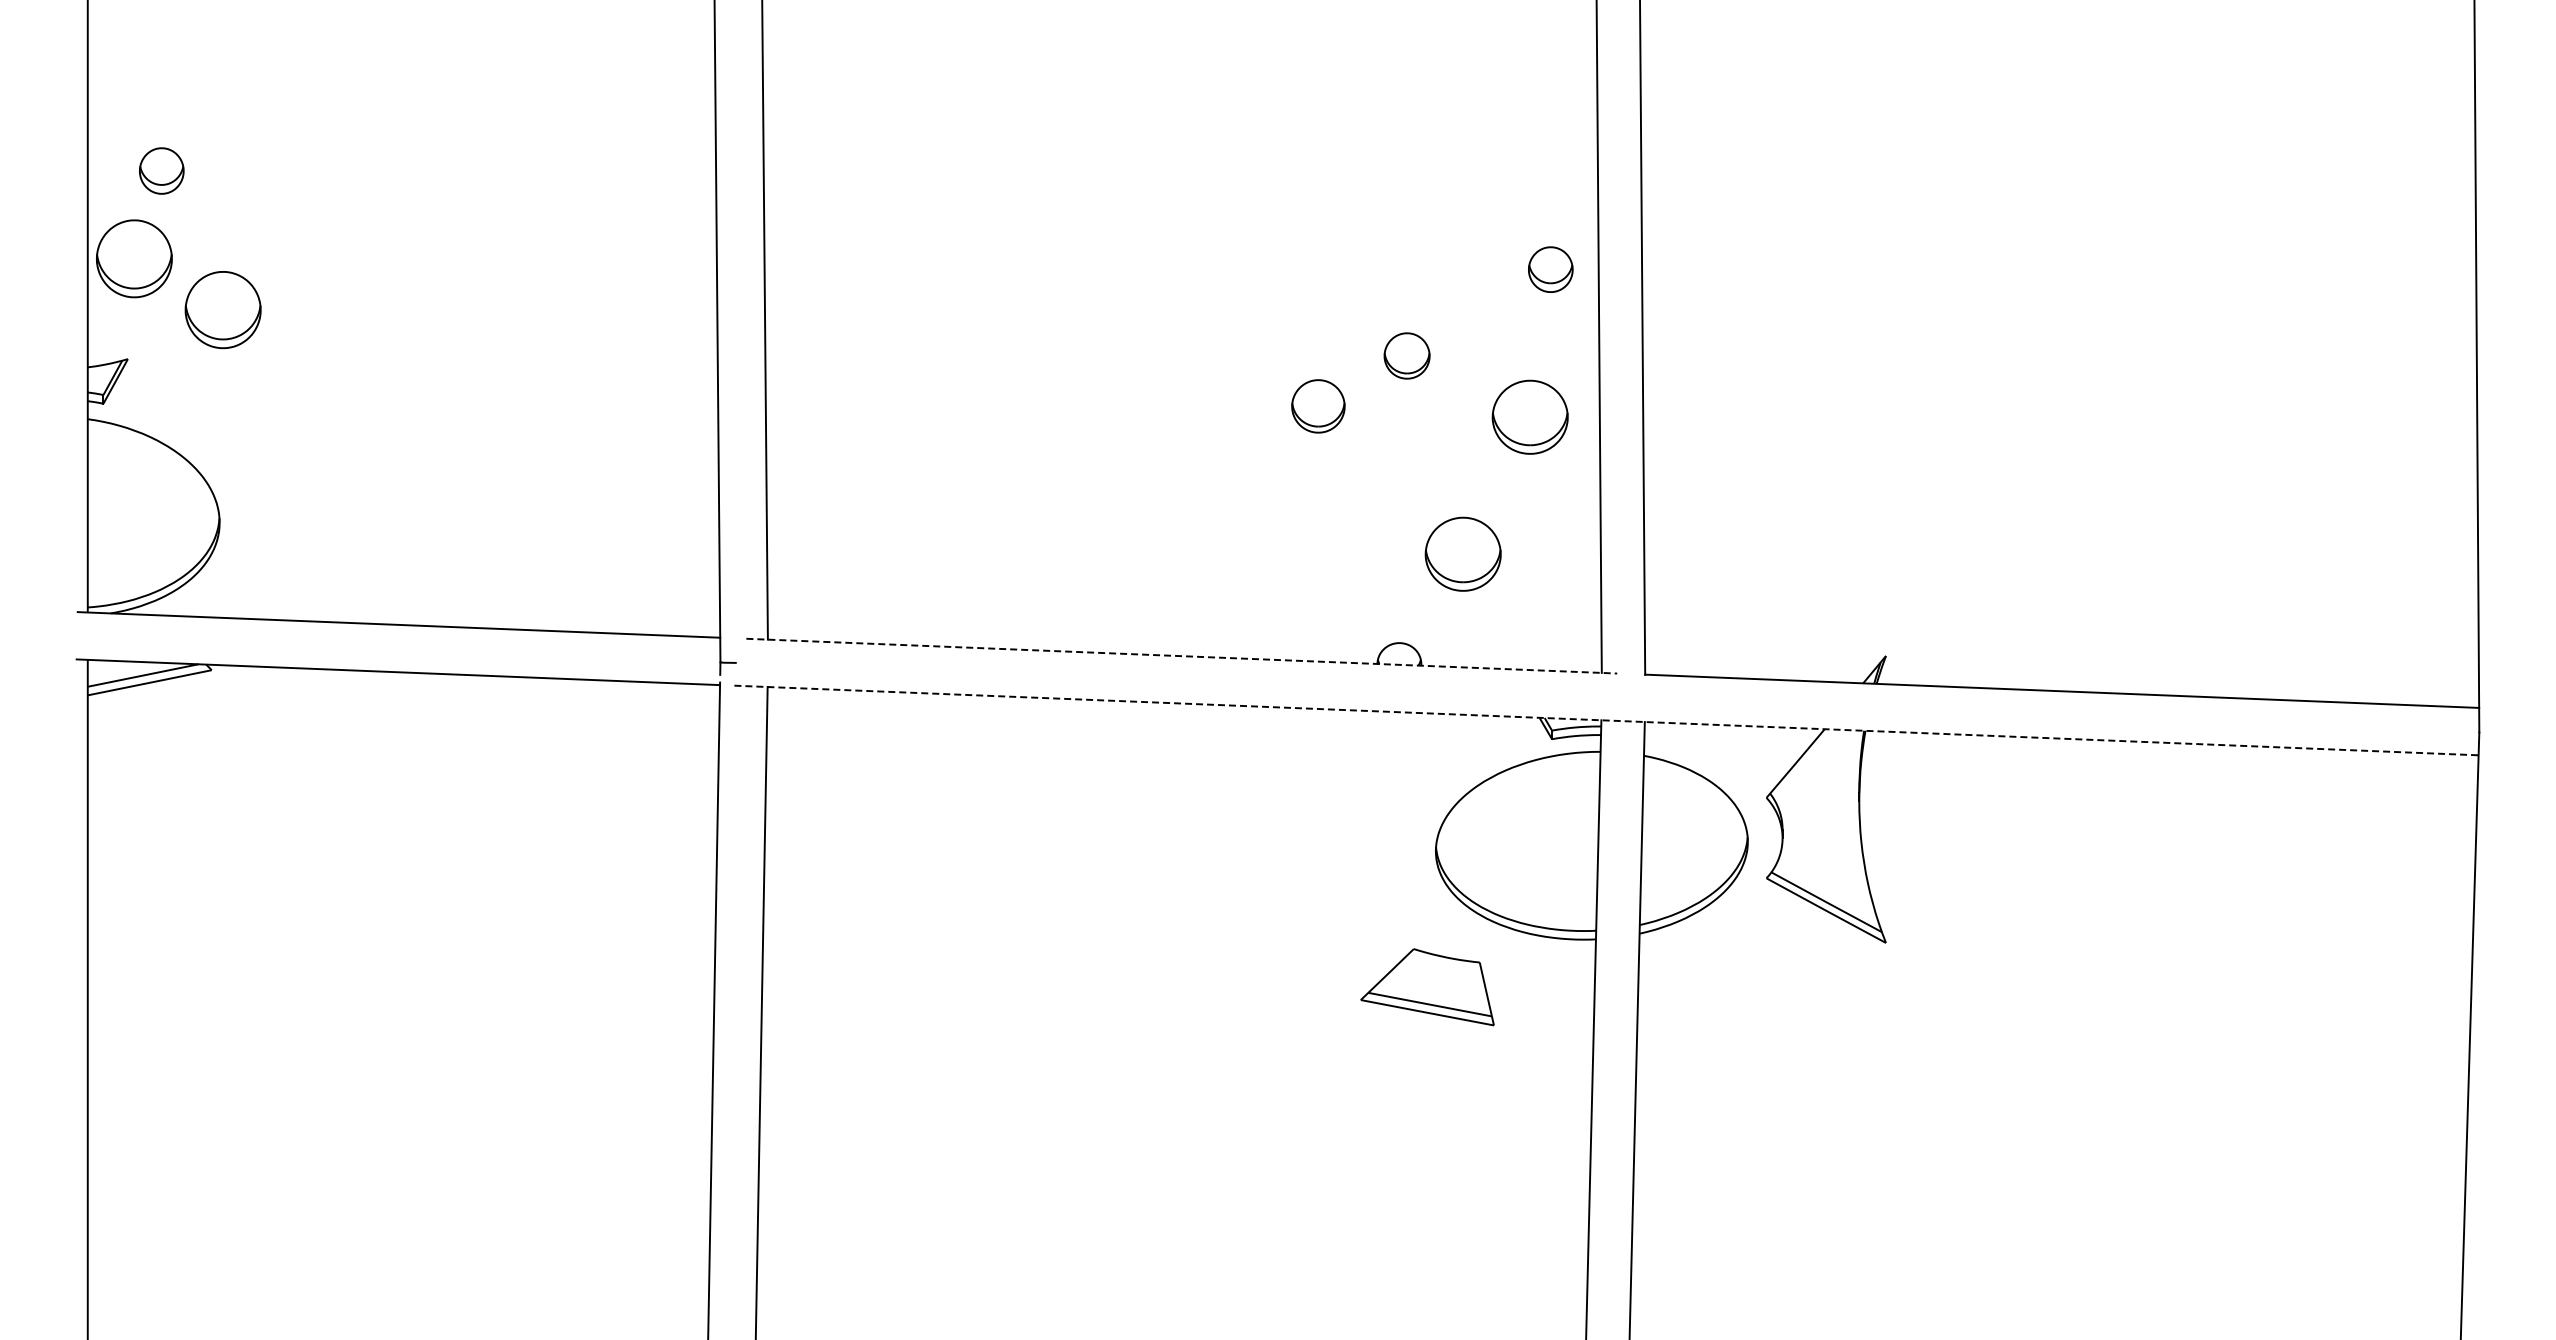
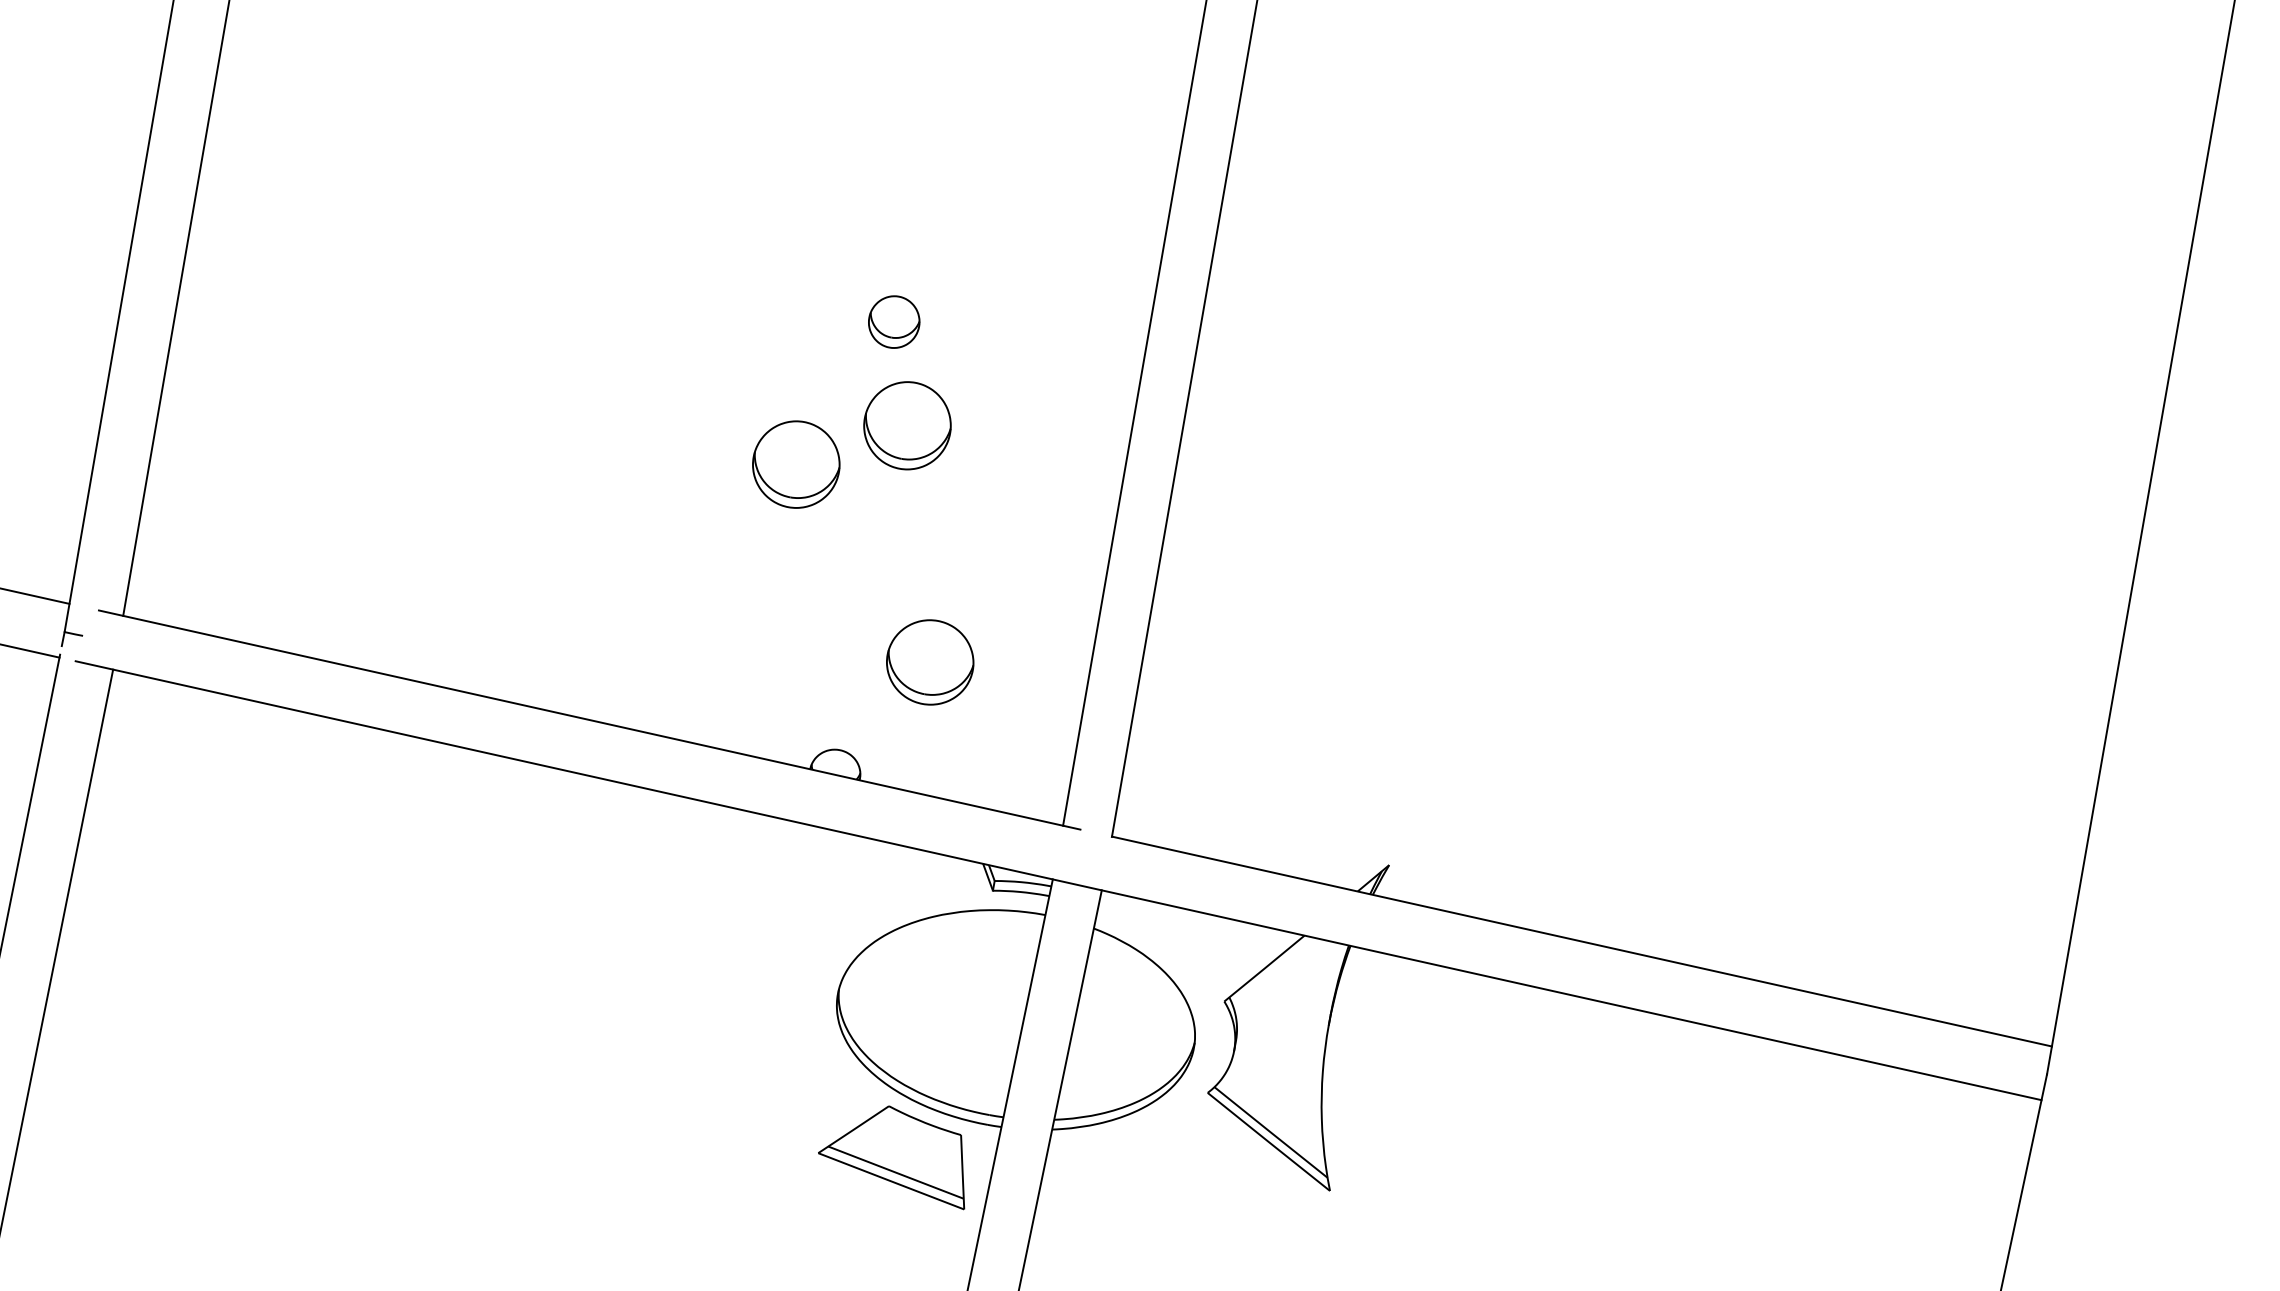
part: (1550, 269) -> (893, 321), moved
part: (1406, 355) -> (906, 425), size x1.67
part: (1318, 406) -> (796, 464), size x1.43
part: (1529, 416) -> (1033, 519), removed
line: (1181, 656) -> (589, 720), dashed -> solid
line: (1606, 720) -> (1058, 880), dashed -> solid
part: (1427, 987) -> (896, 1152), moved

